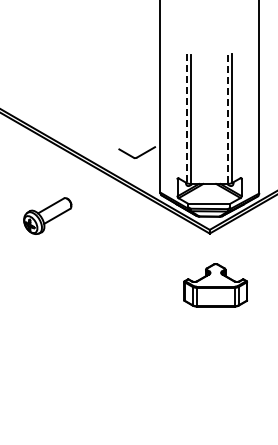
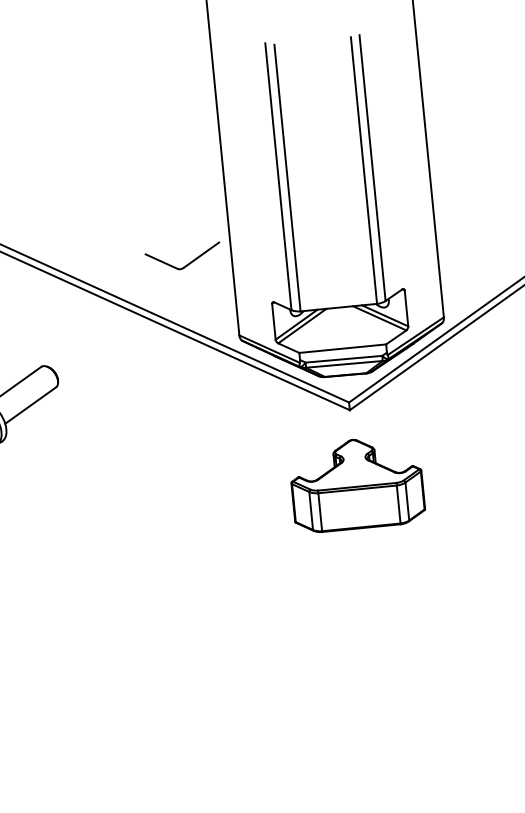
line: (186, 118) -> (278, 176), dashed -> solid
line: (227, 120) -> (363, 172), dashed -> solid
part: (215, 285) -> (356, 484), moved

